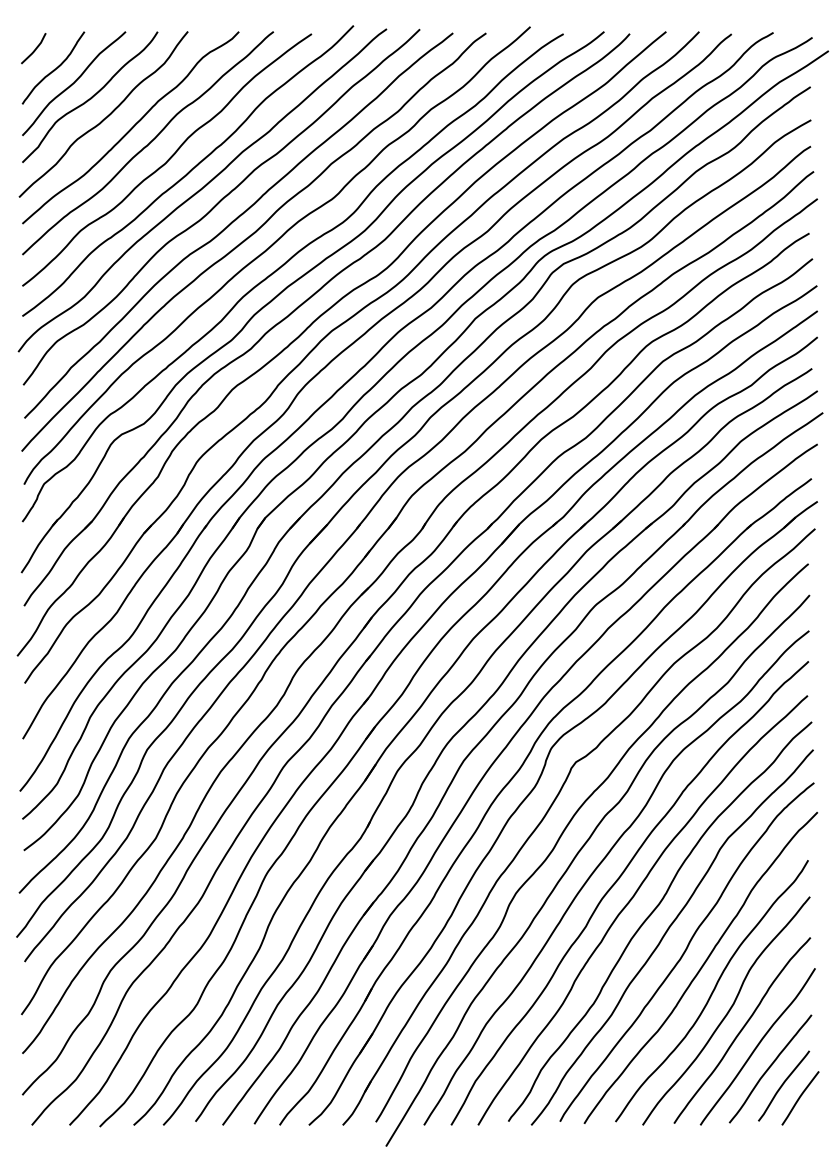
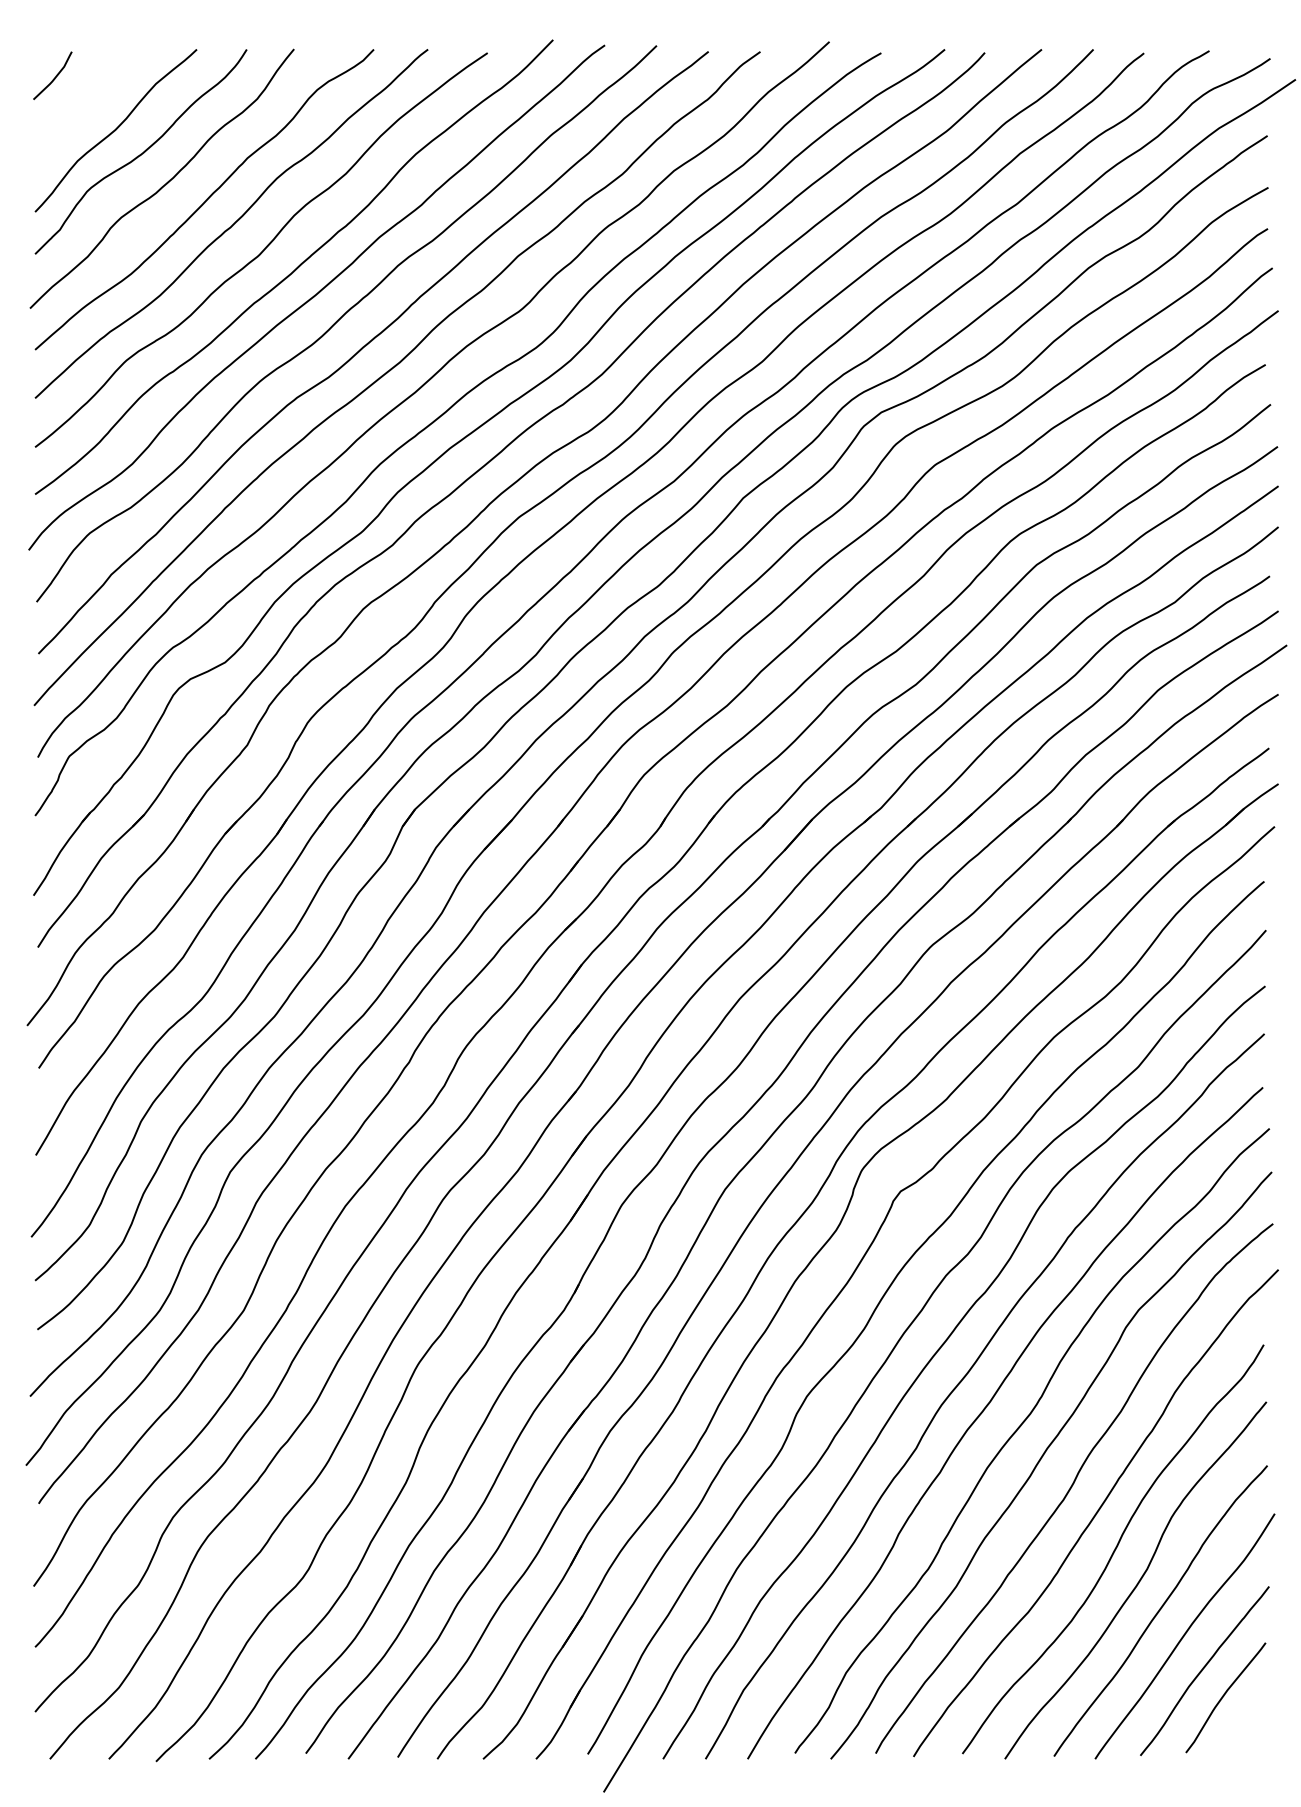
curve: (54, 68) -> (85, 106), removed
curve: (800, 1098) -> (1251, 1717), removed

